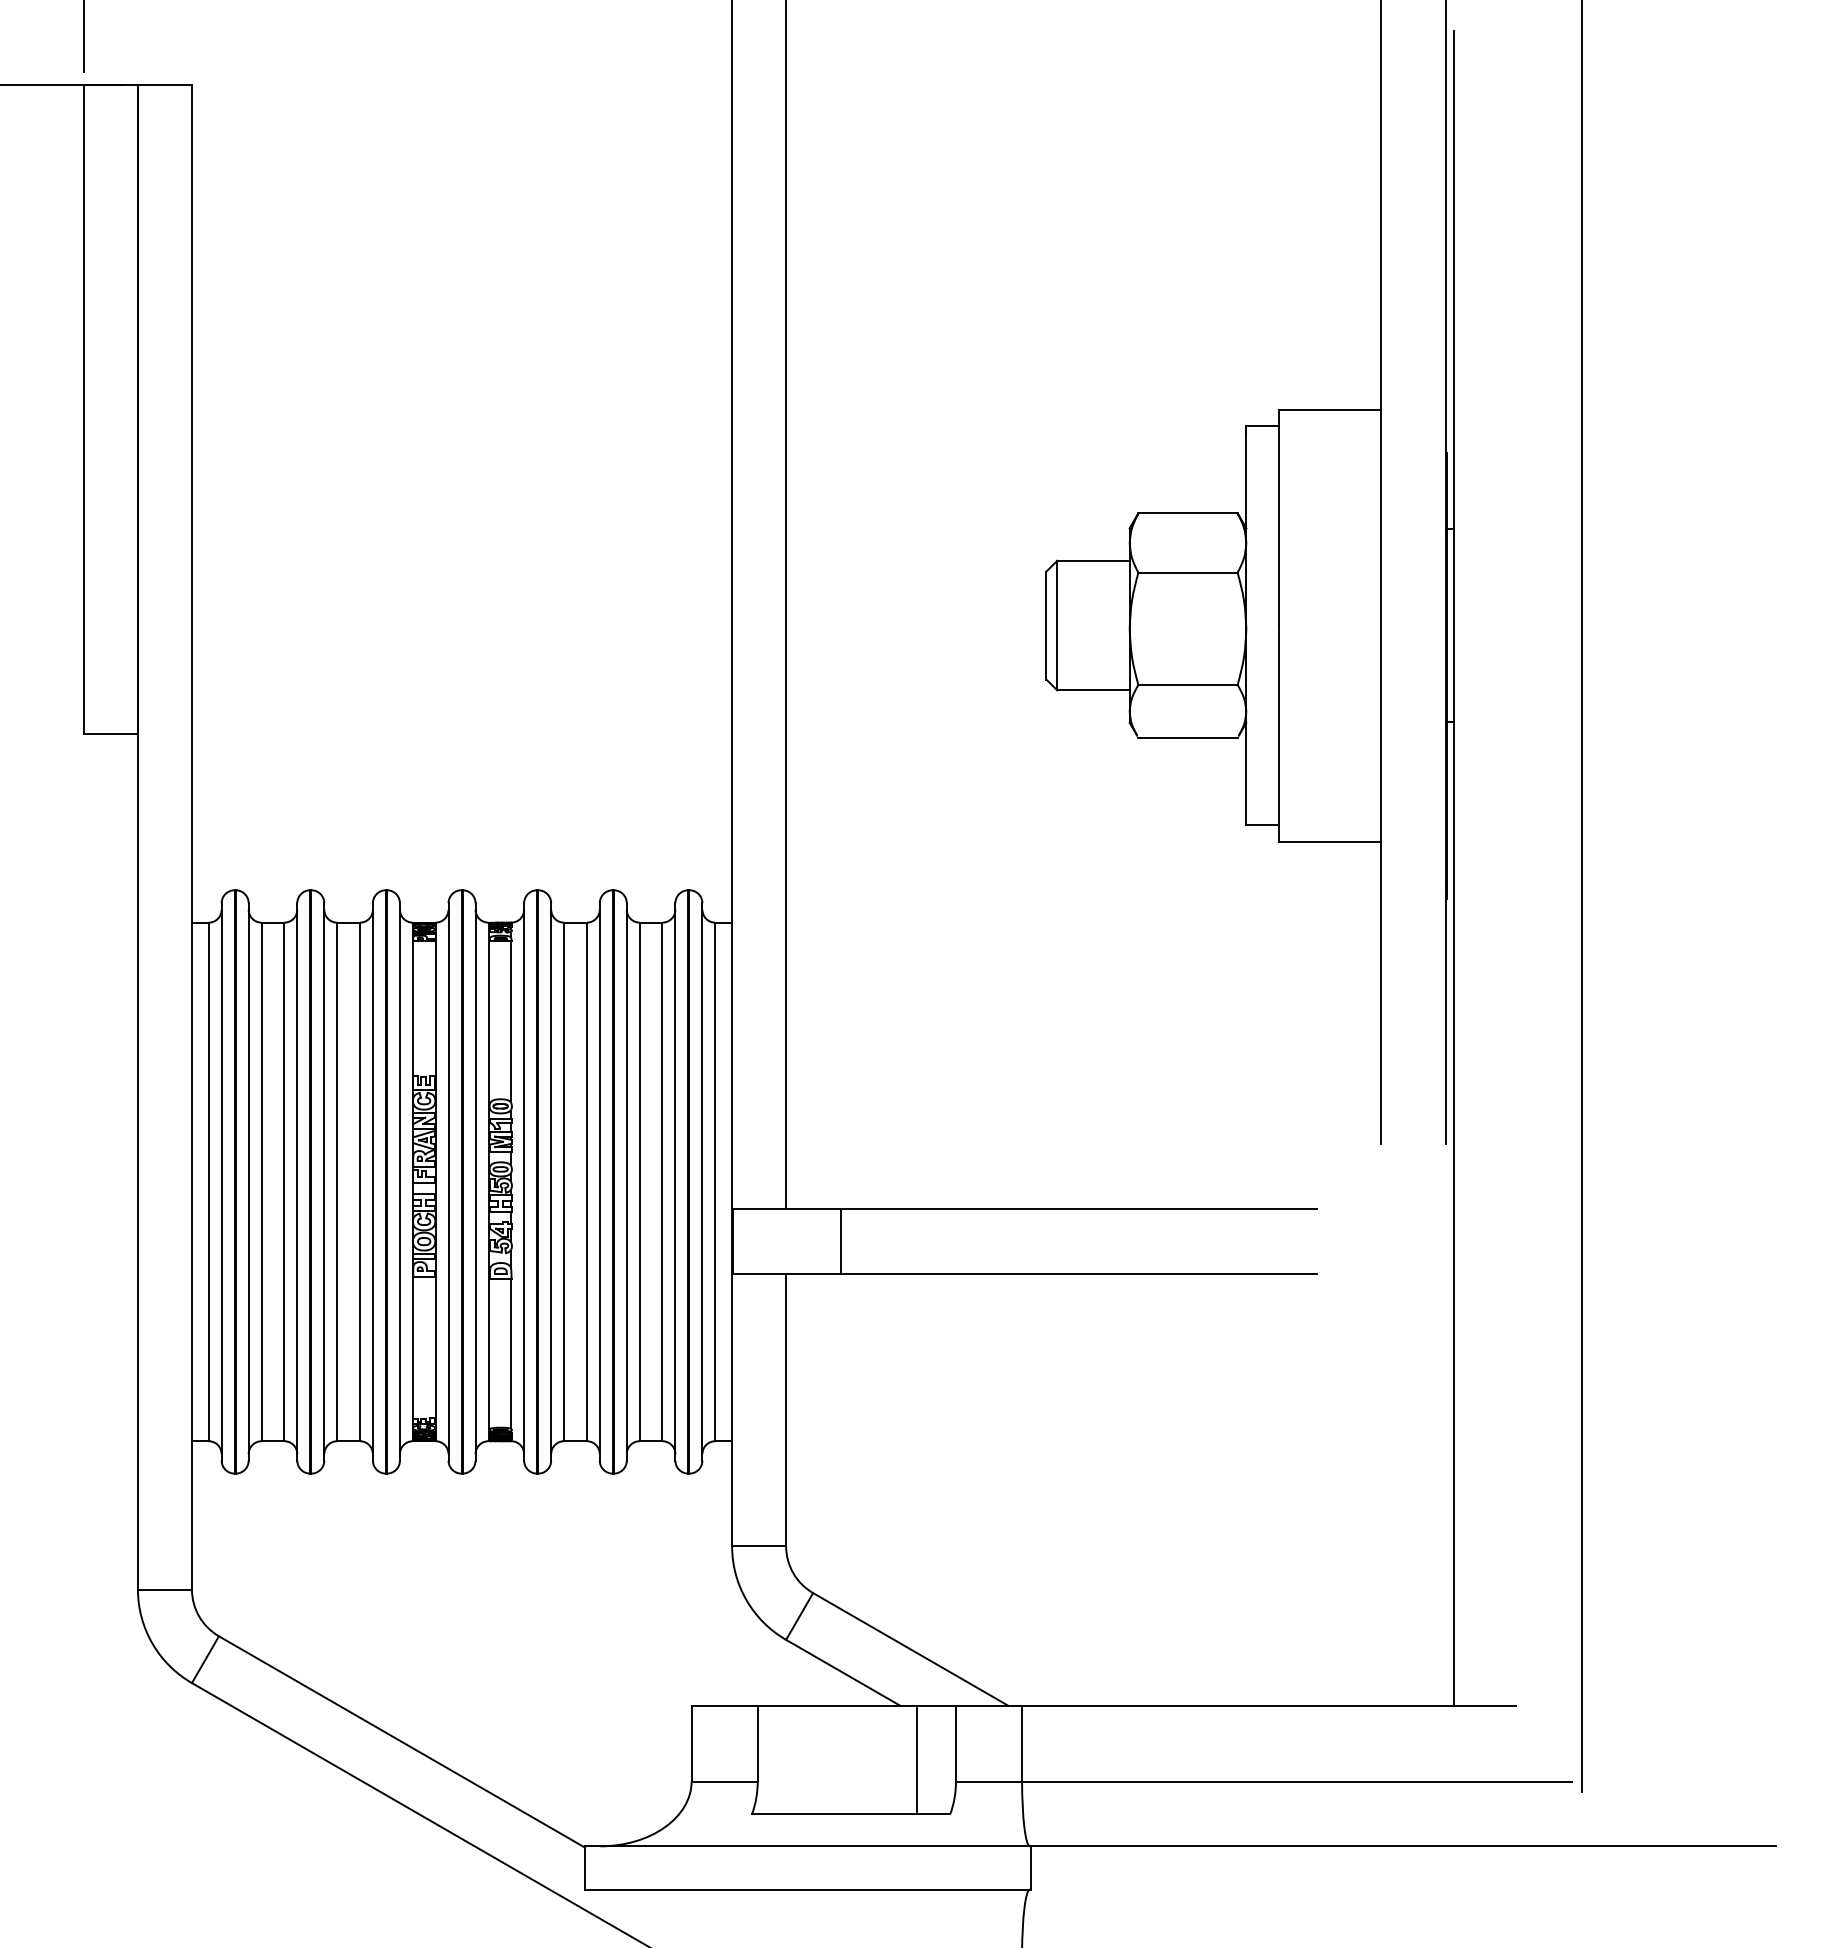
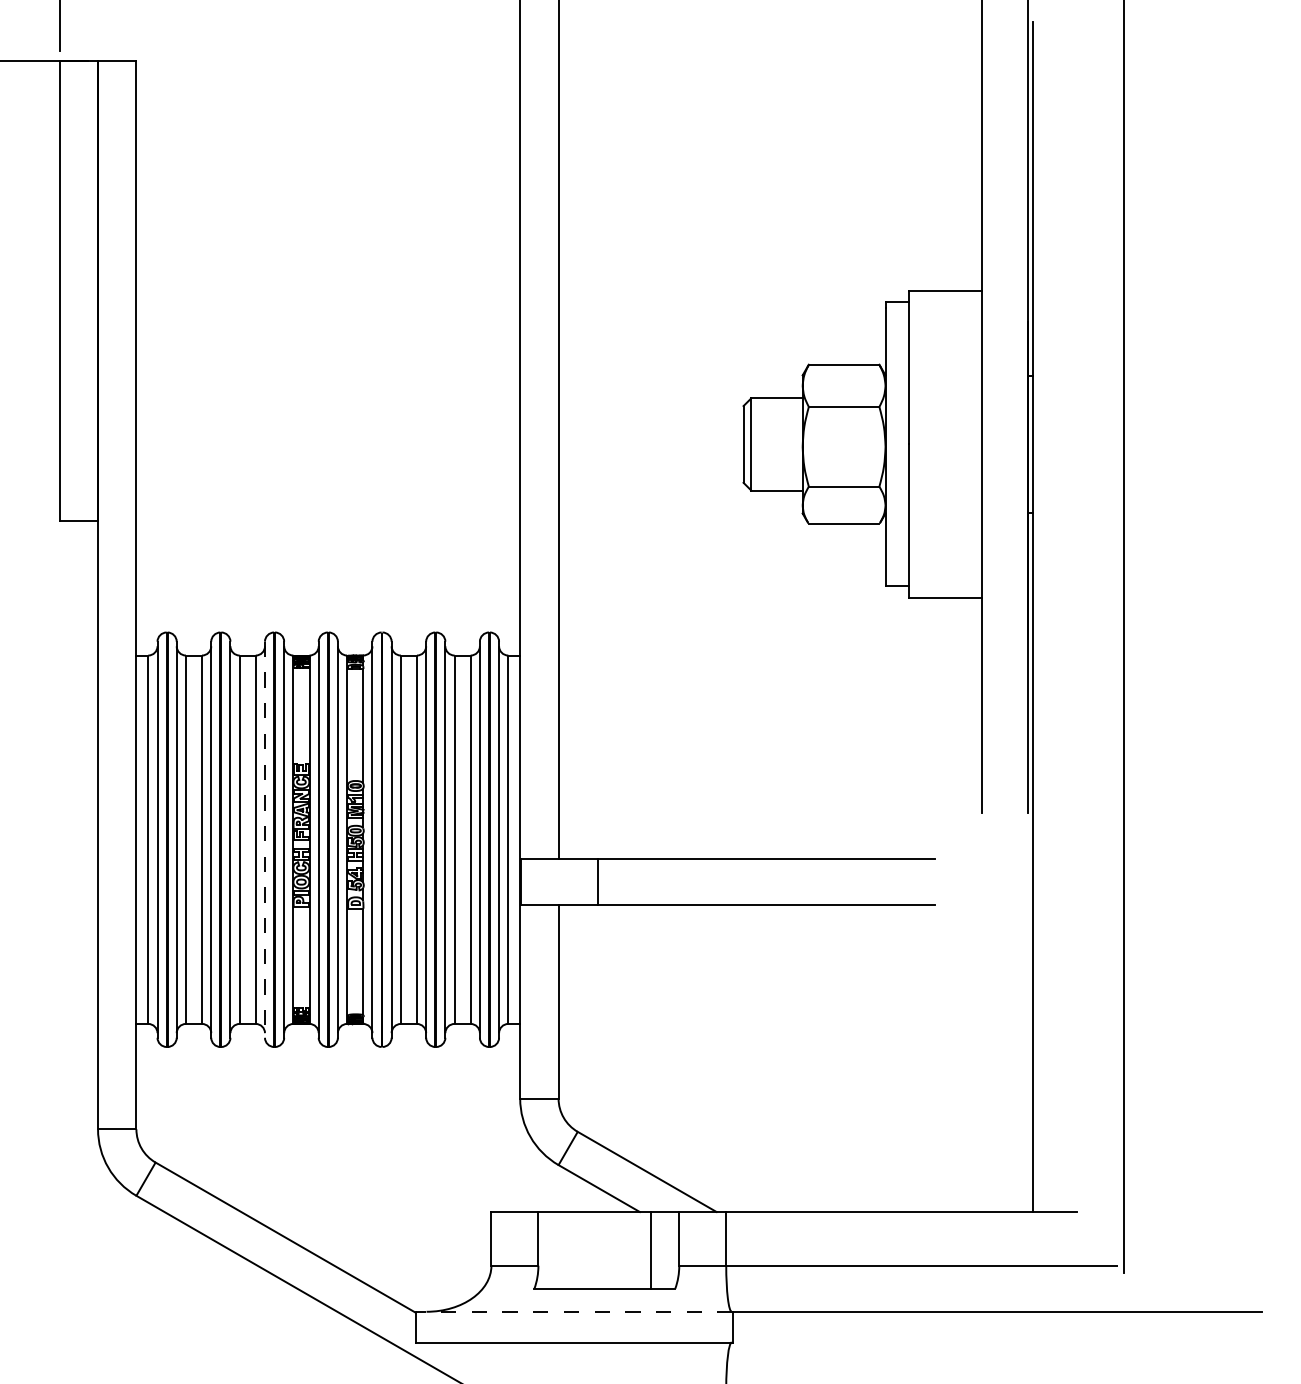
line: (372, 1181) -> (264, 839), solid -> dashed
line: (807, 1846) -> (573, 1311), solid -> dashed

